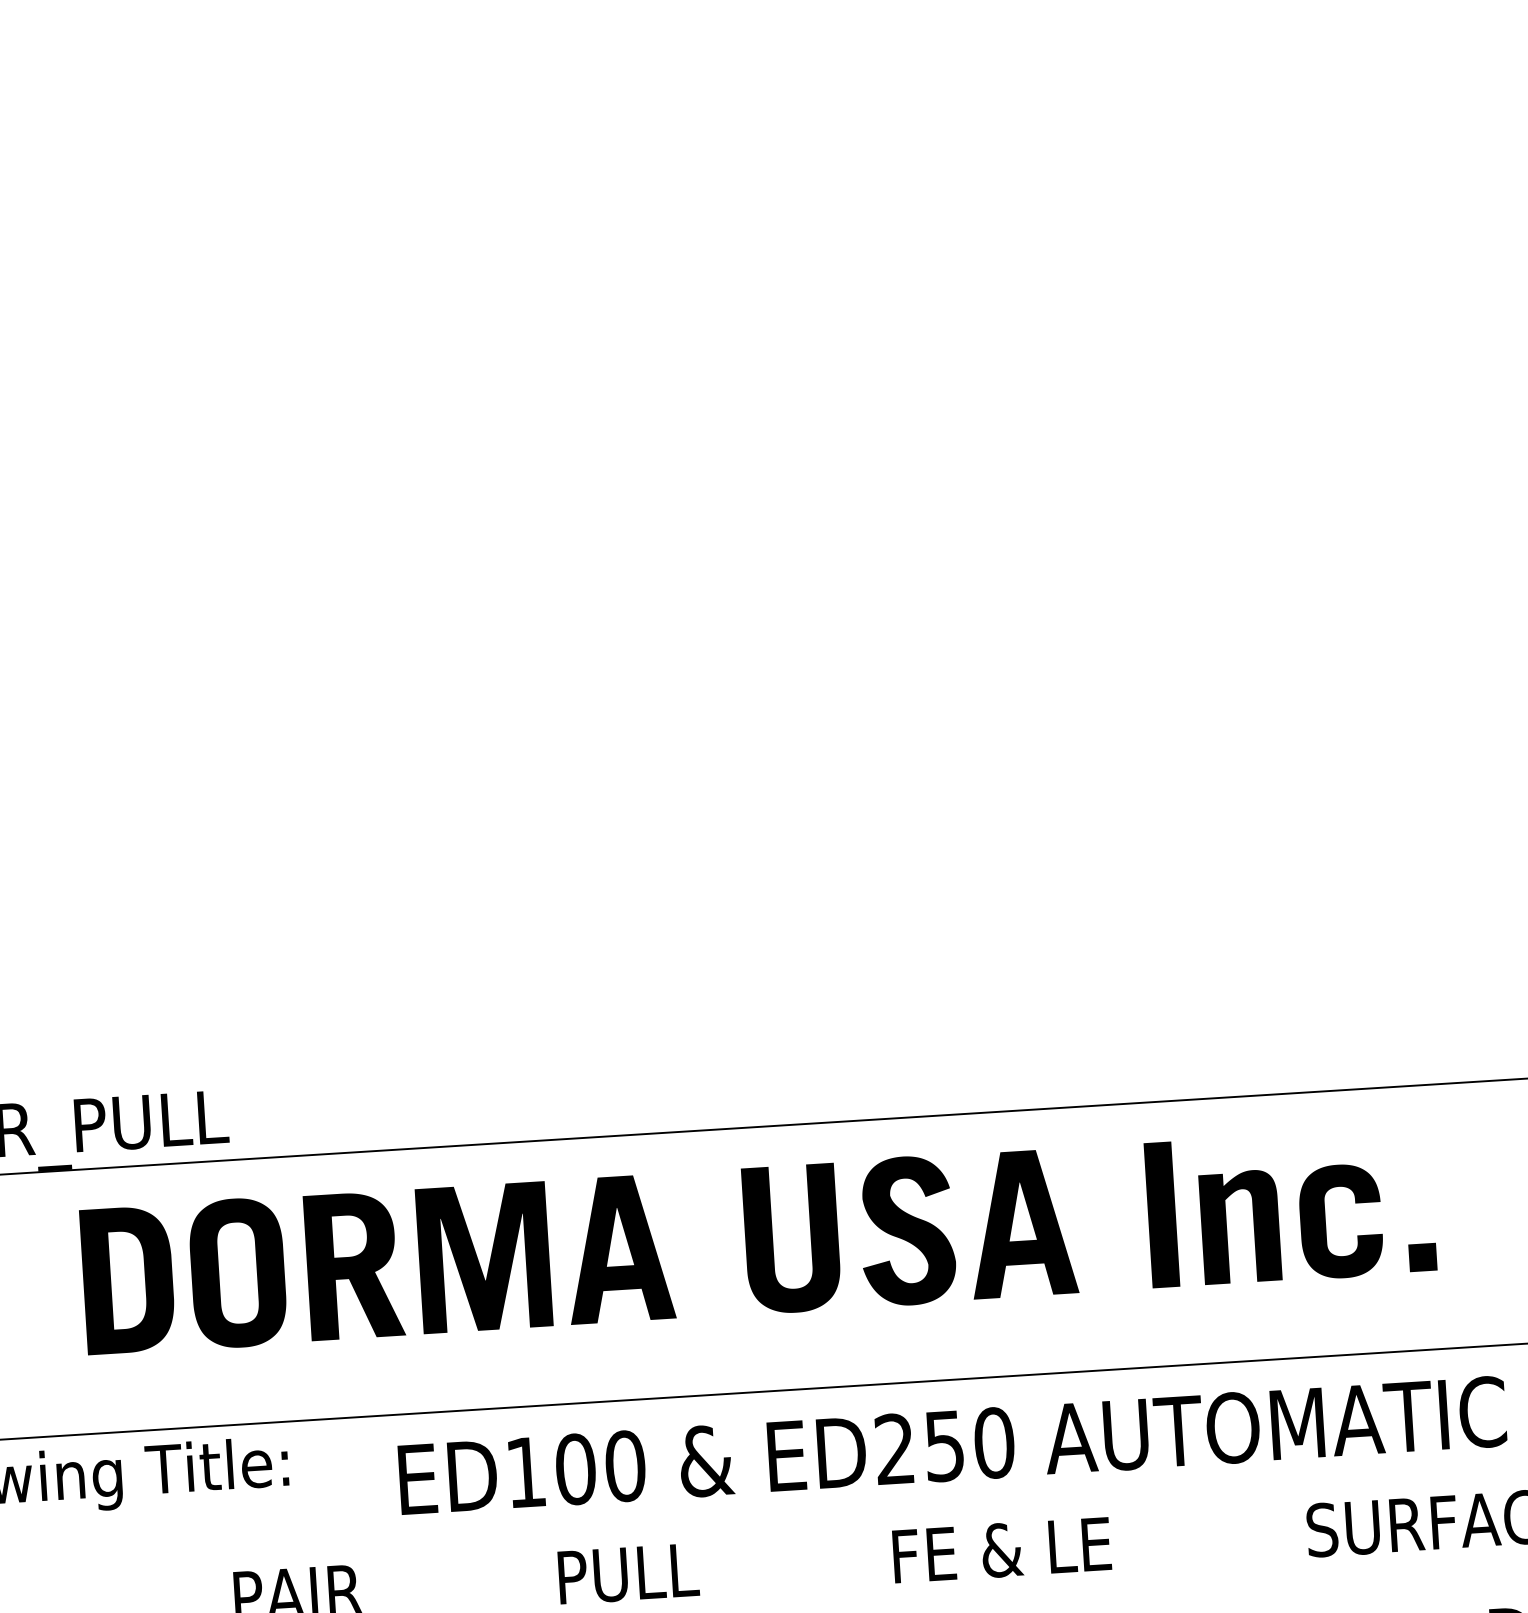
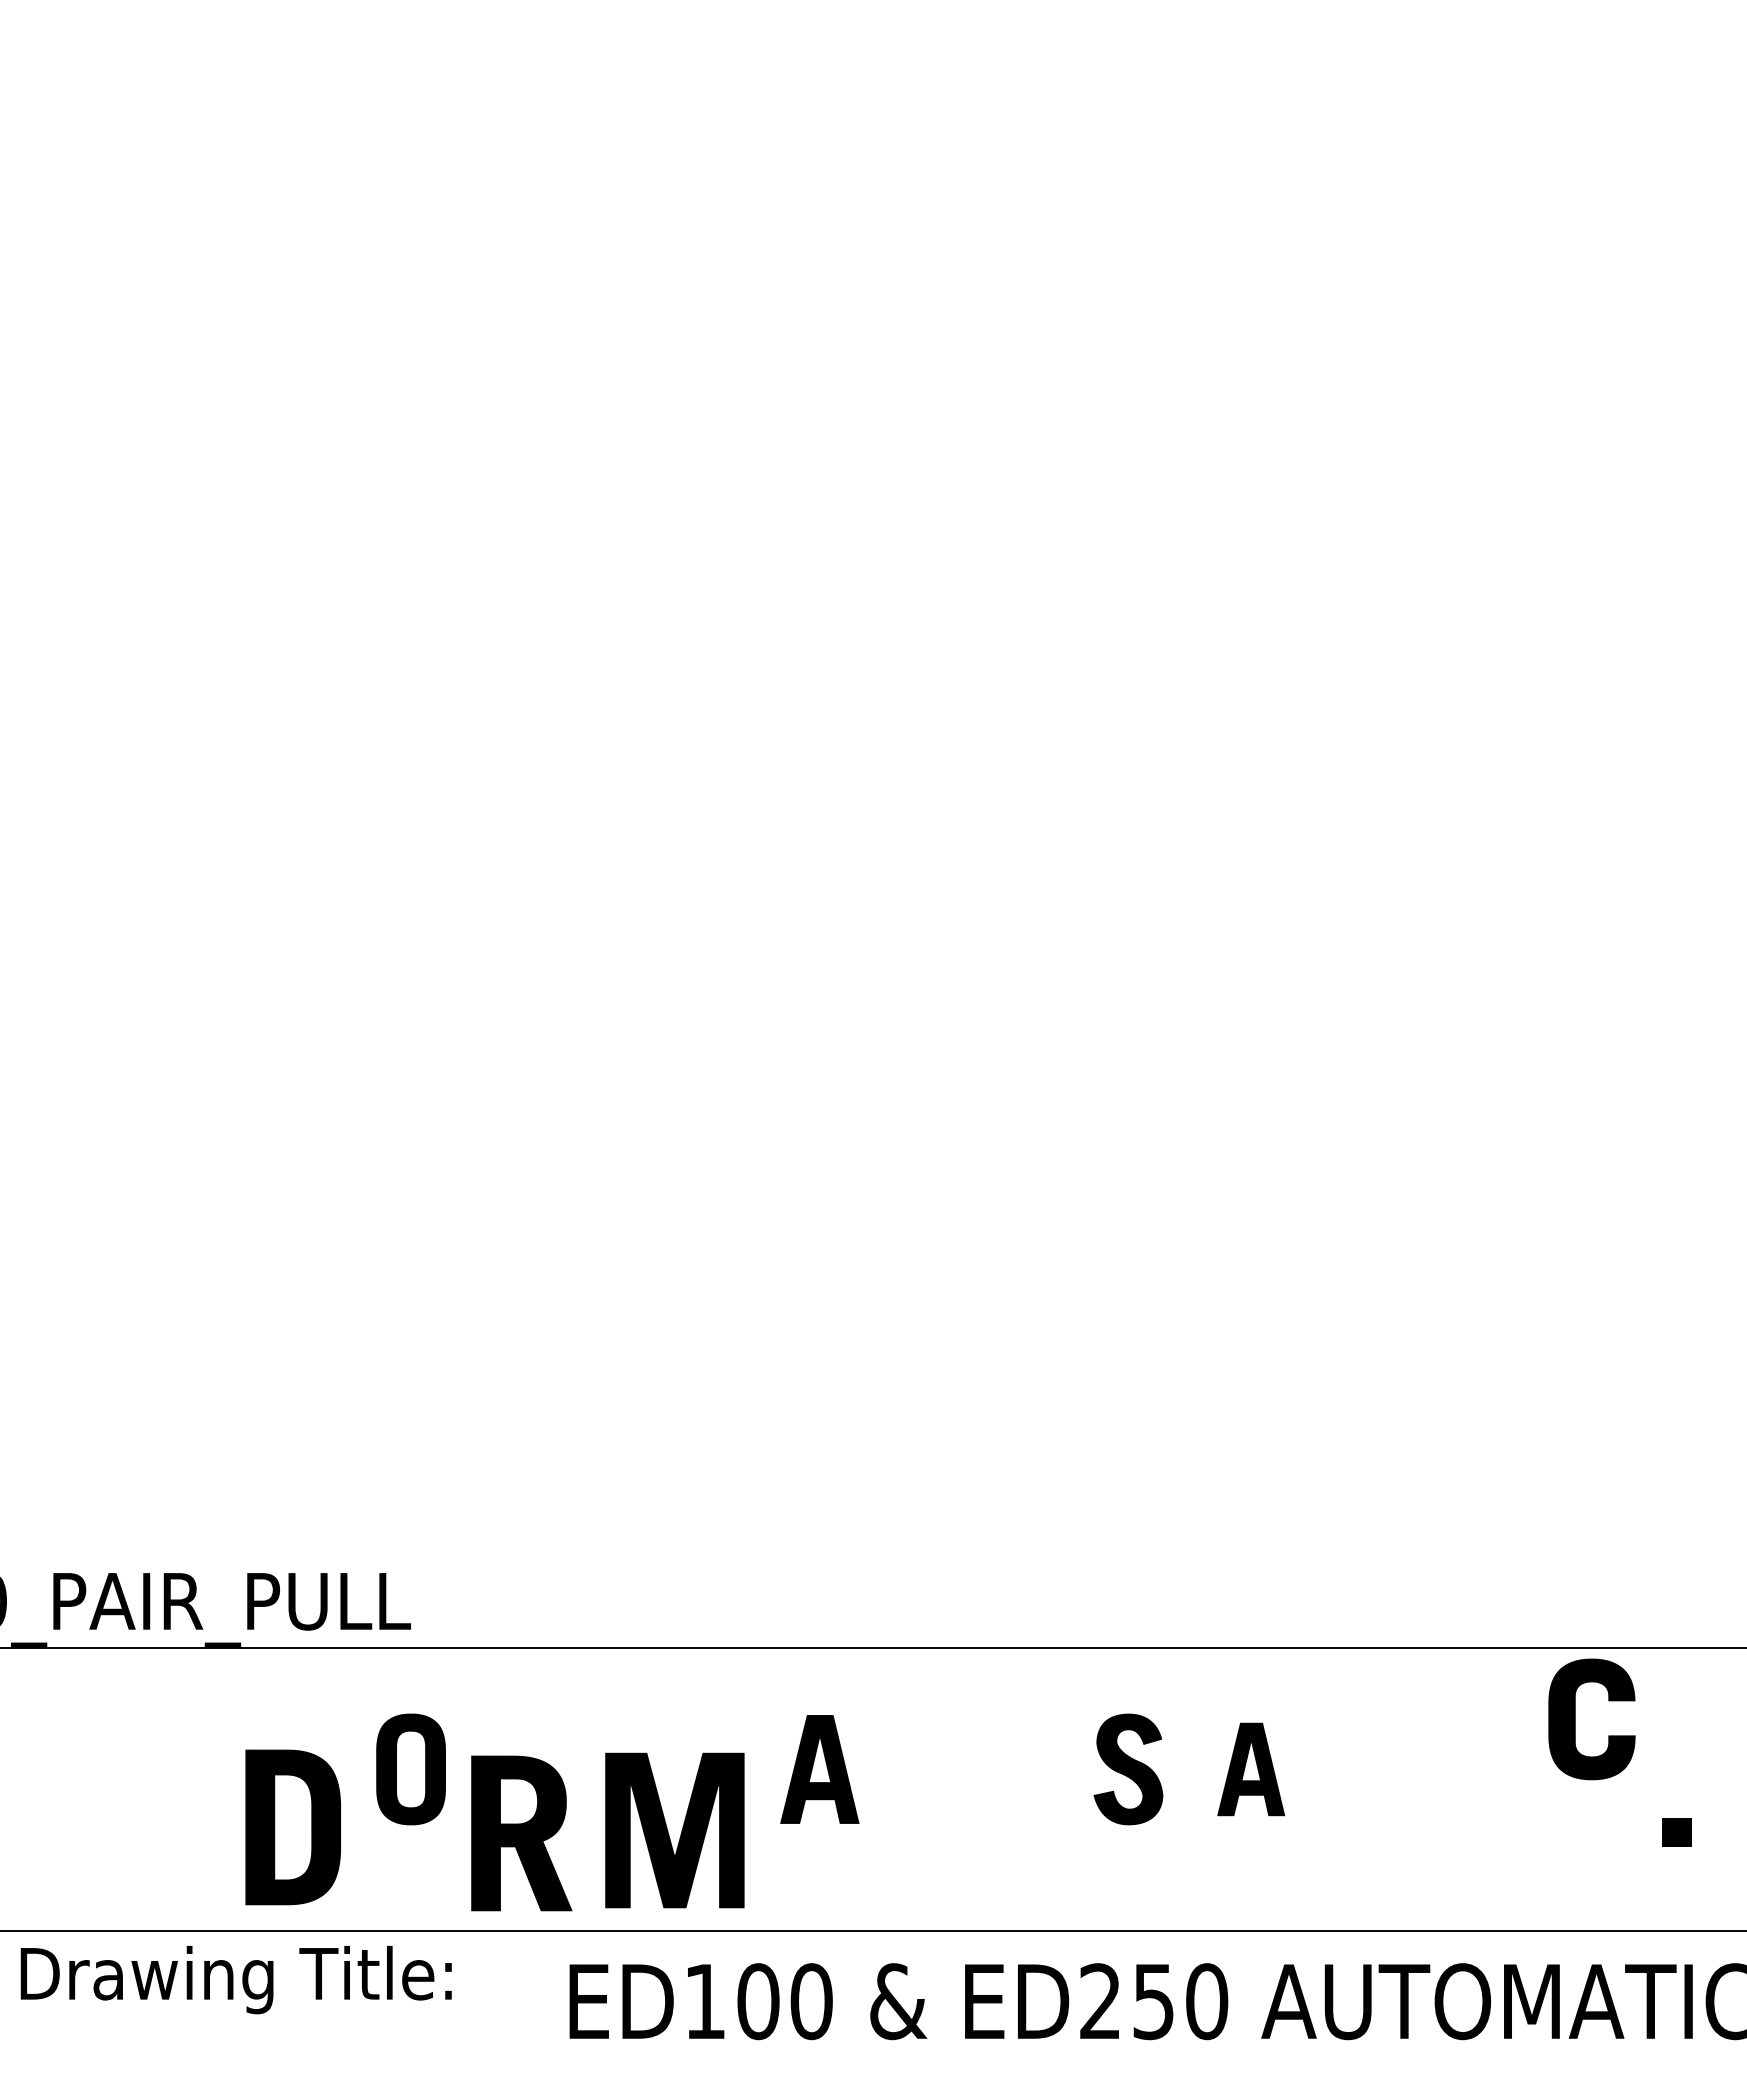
fill: (1162, 1215) -> (1401, 1769), removed
part: (1325, 1222) -> (1575, 1719), moved
part: (1021, 1223) -> (1250, 1769), size x0.6
fill: (1239, 1226) -> (1483, 1787), removed
part: (907, 1231) -> (1128, 1769), size x0.7
fill: (791, 1239) -> (1004, 1770), removed
part: (619, 1249) -> (819, 1769), size x0.7
part: (478, 1258) -> (668, 1831), moved
part: (354, 1265) -> (521, 1833), moved
part: (237, 1273) -> (410, 1769), size x0.7
part: (127, 1280) -> (292, 1827), moved

